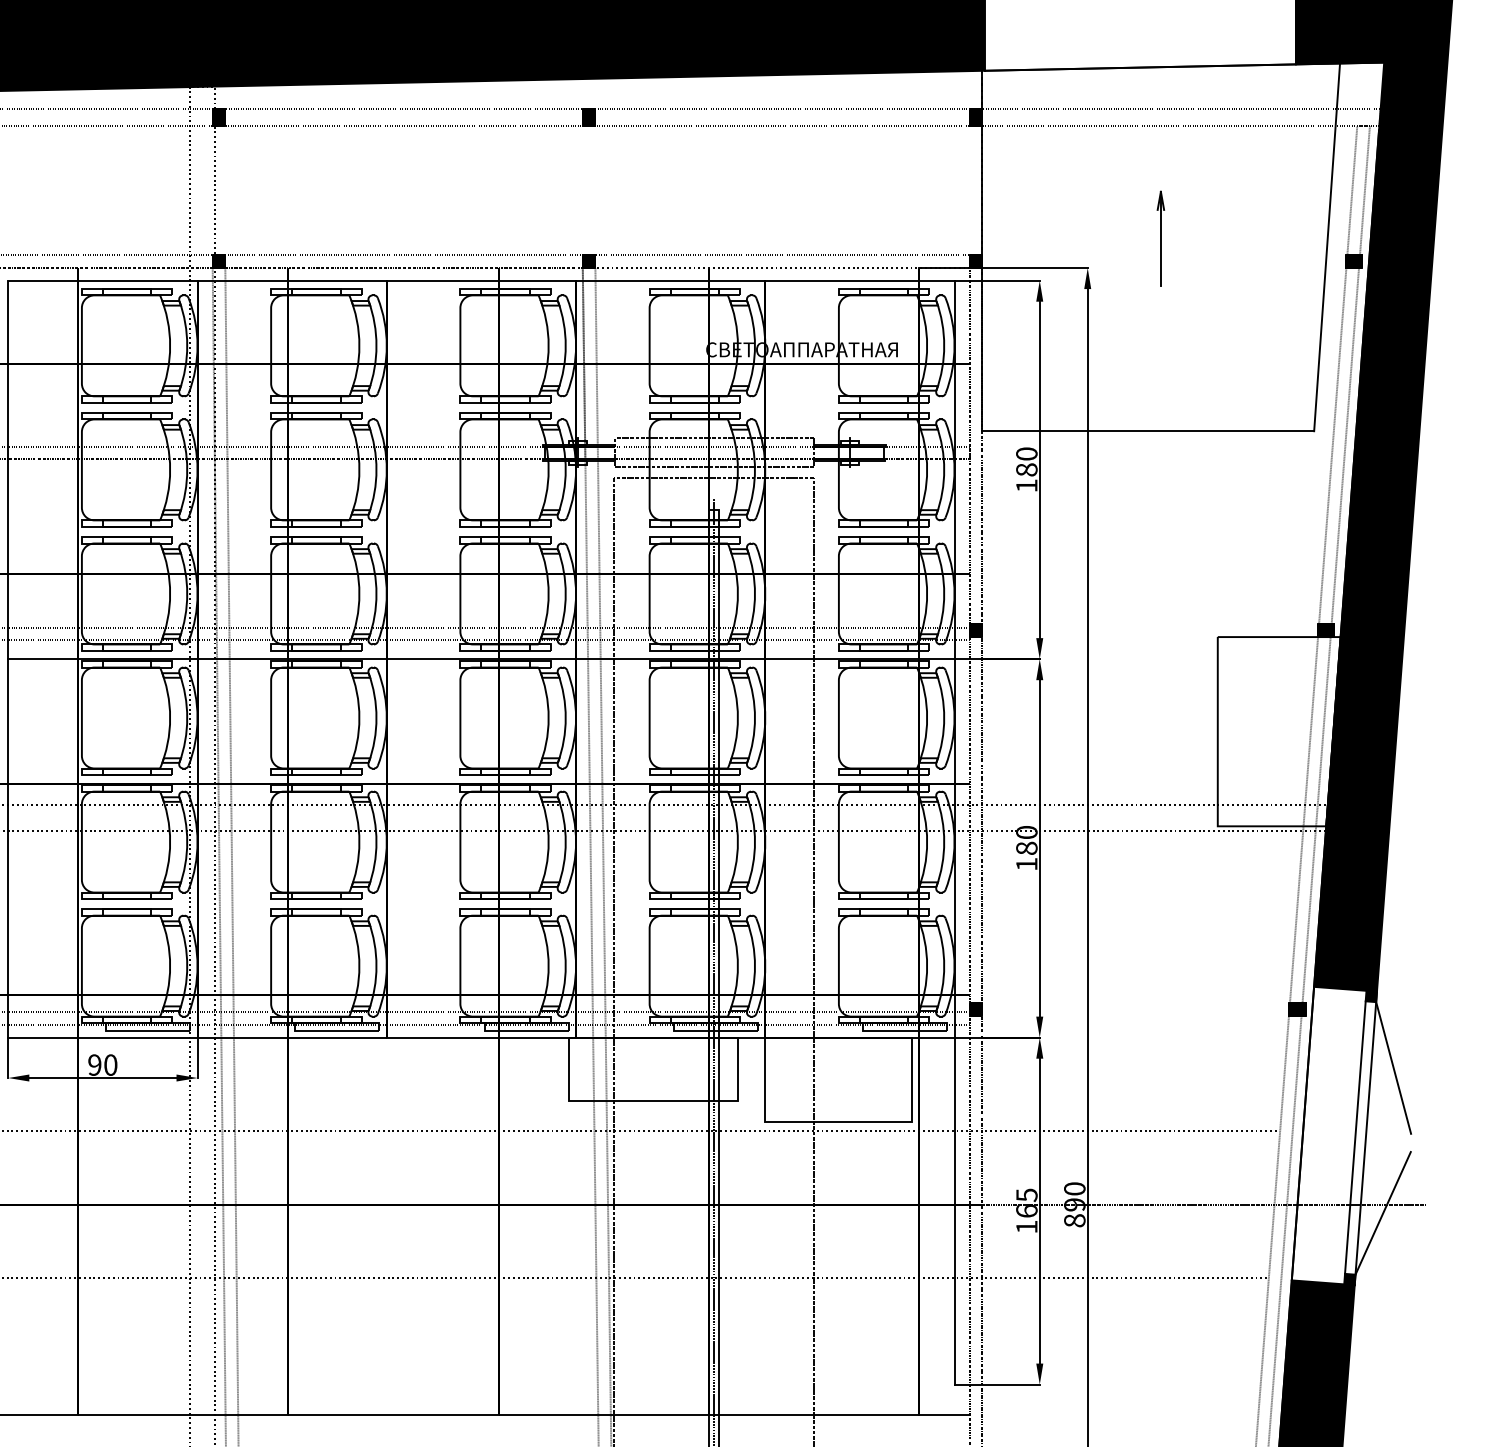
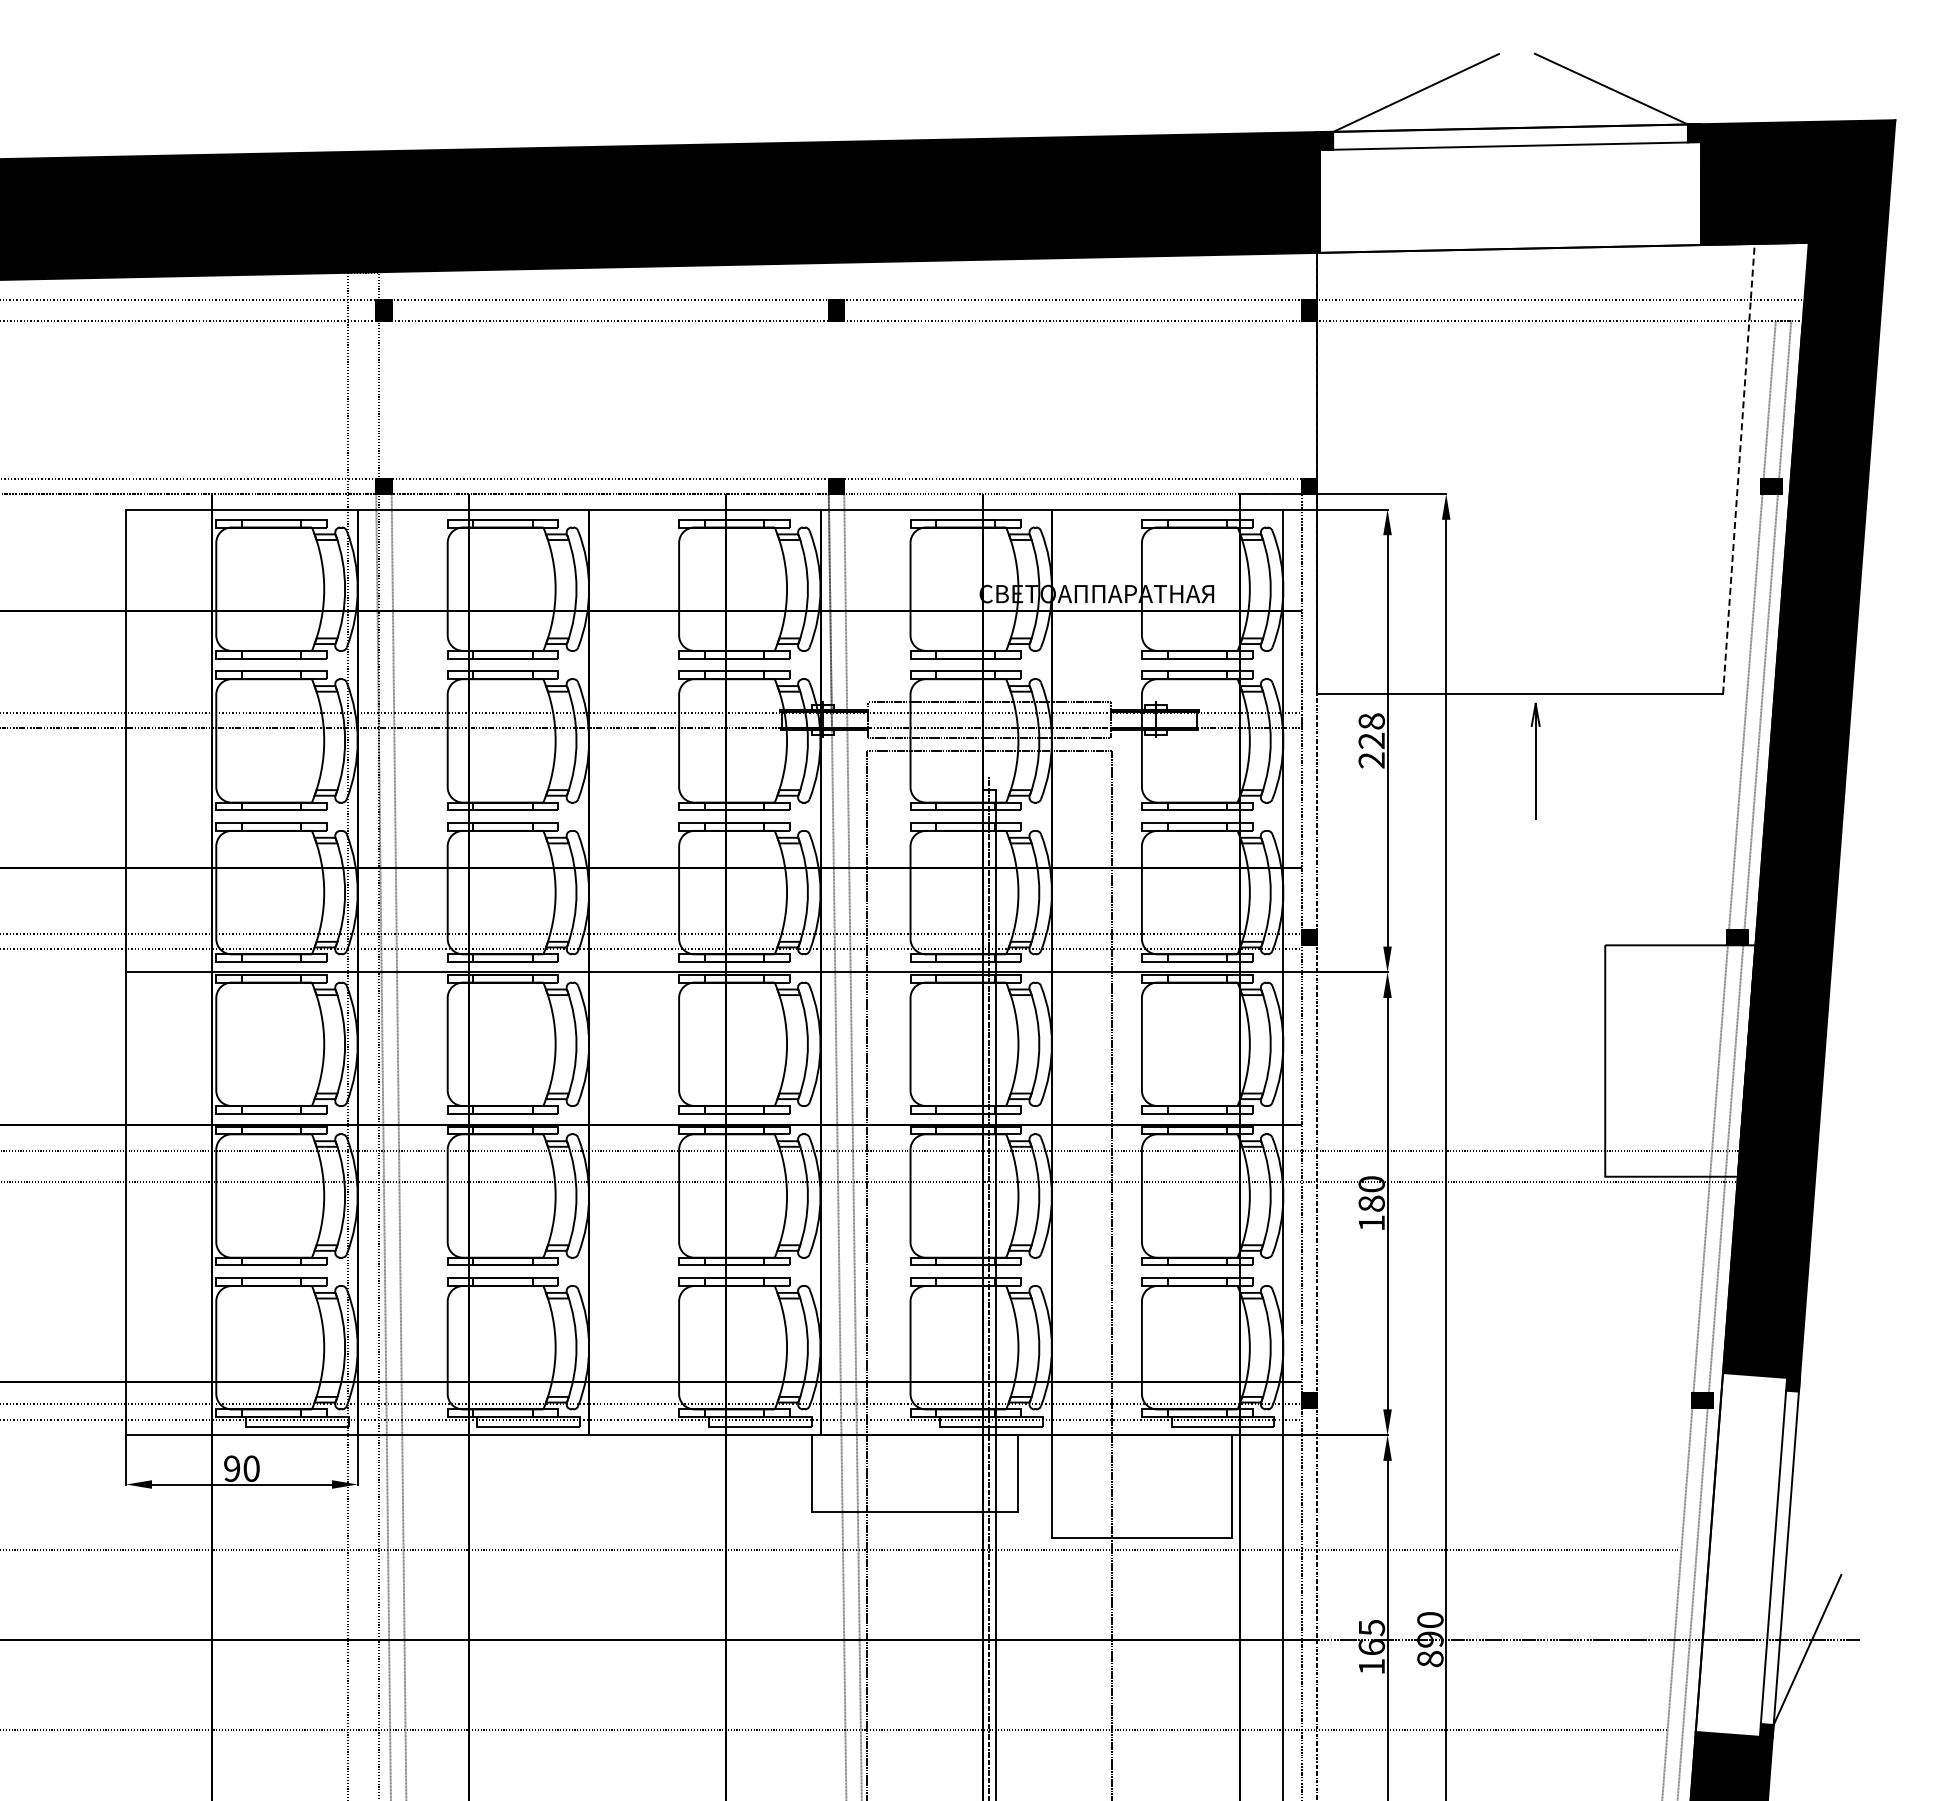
part: (1160, 238) -> (1535, 760), moved
line: (1326, 247) -> (1738, 468), solid -> dashed
text: (1026, 469) -> (1371, 740), 180 -> 228
line: (1393, 1067) -> (1819, 1471), removed

